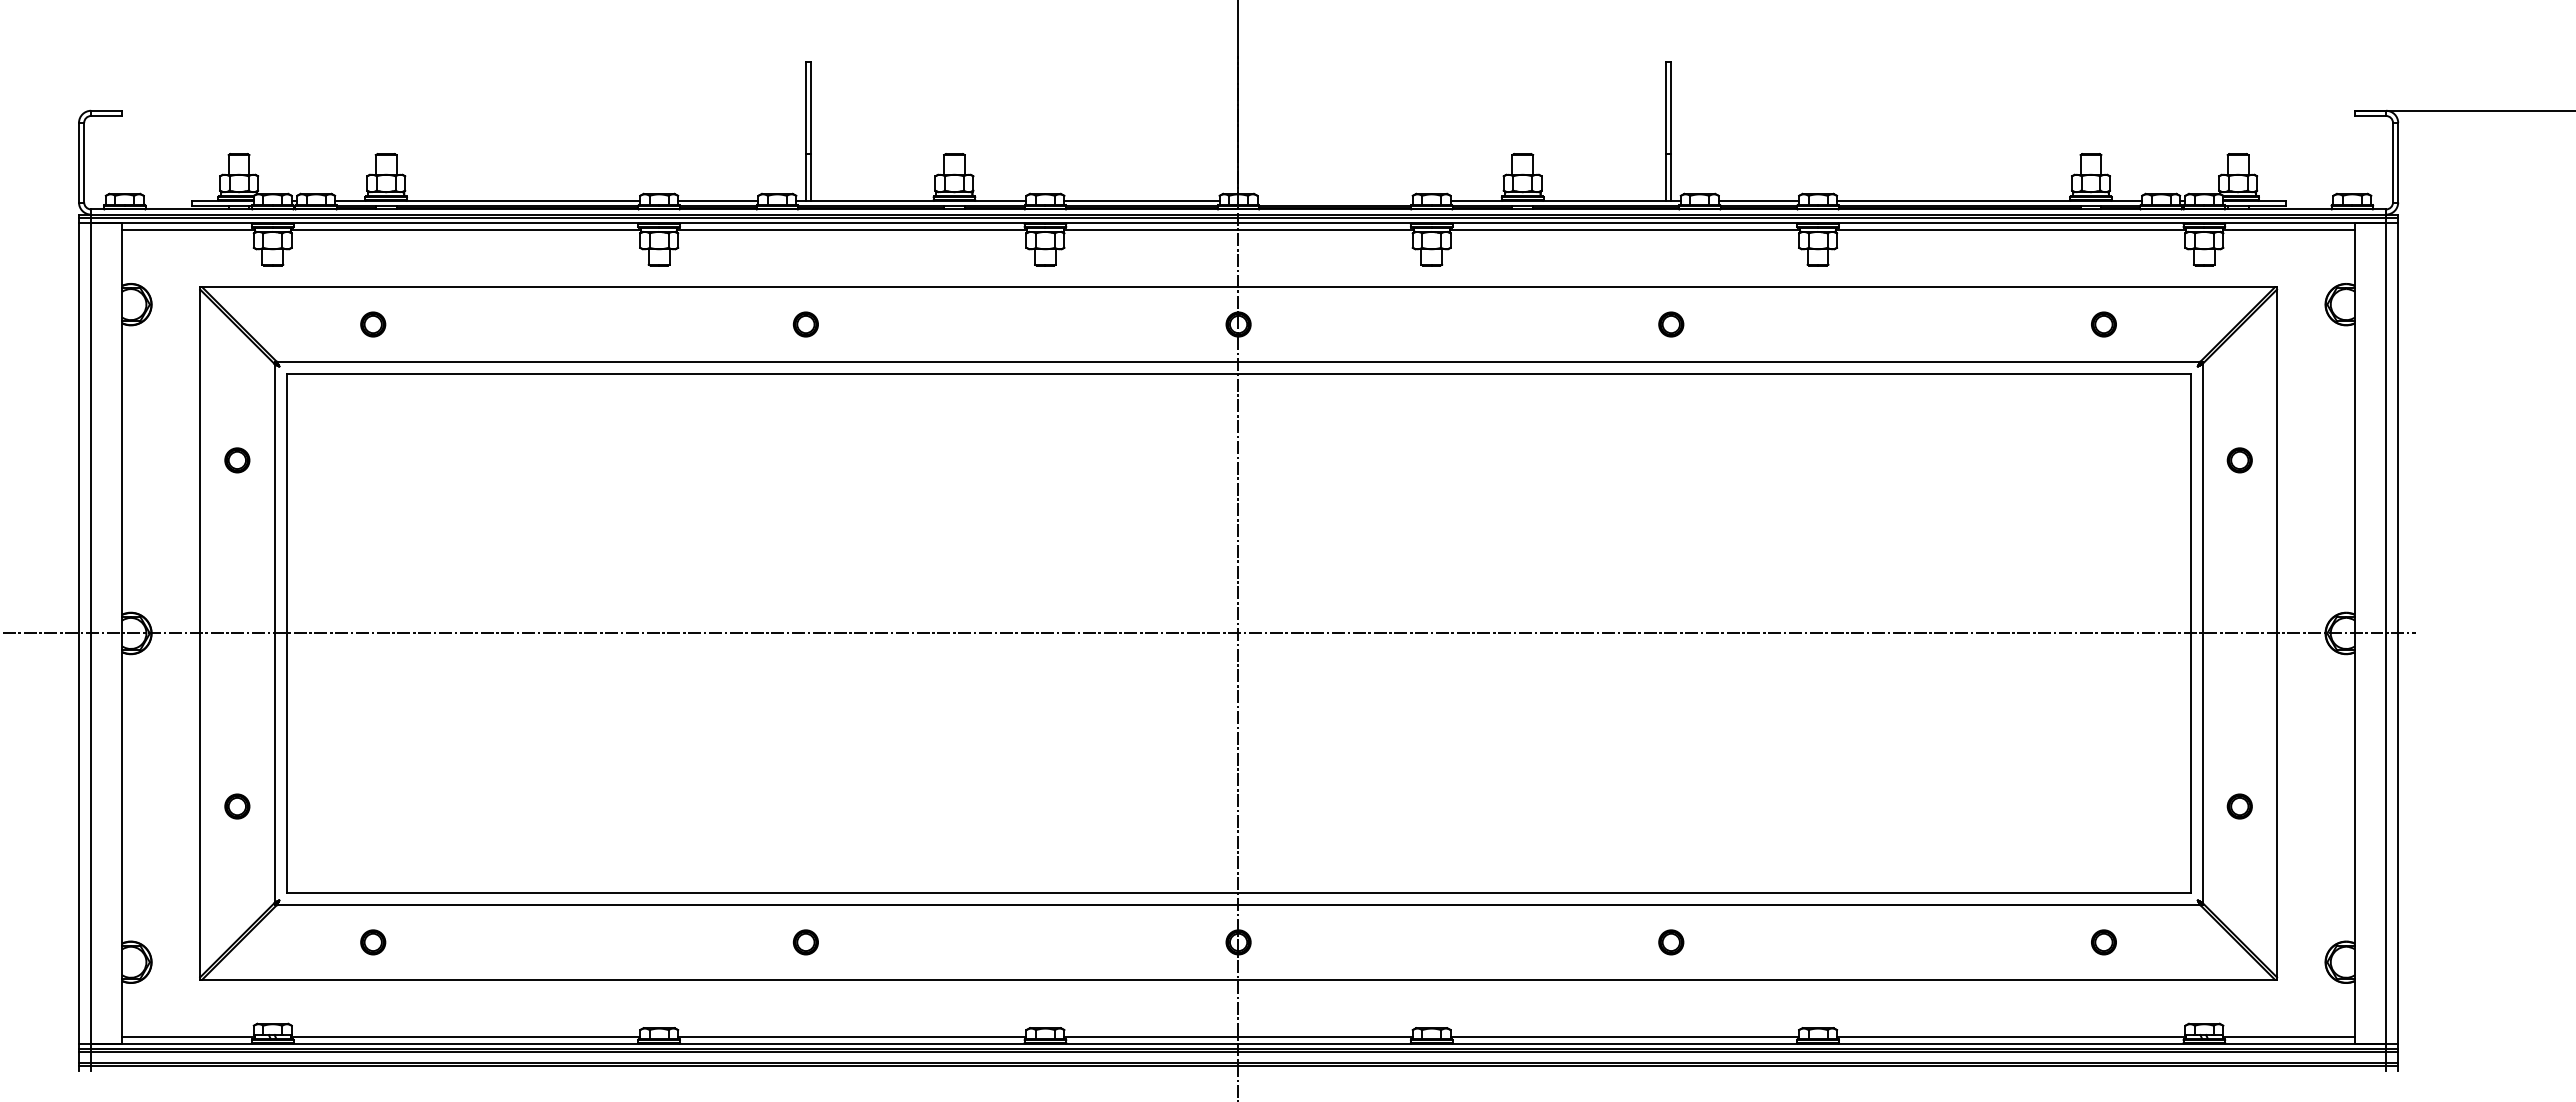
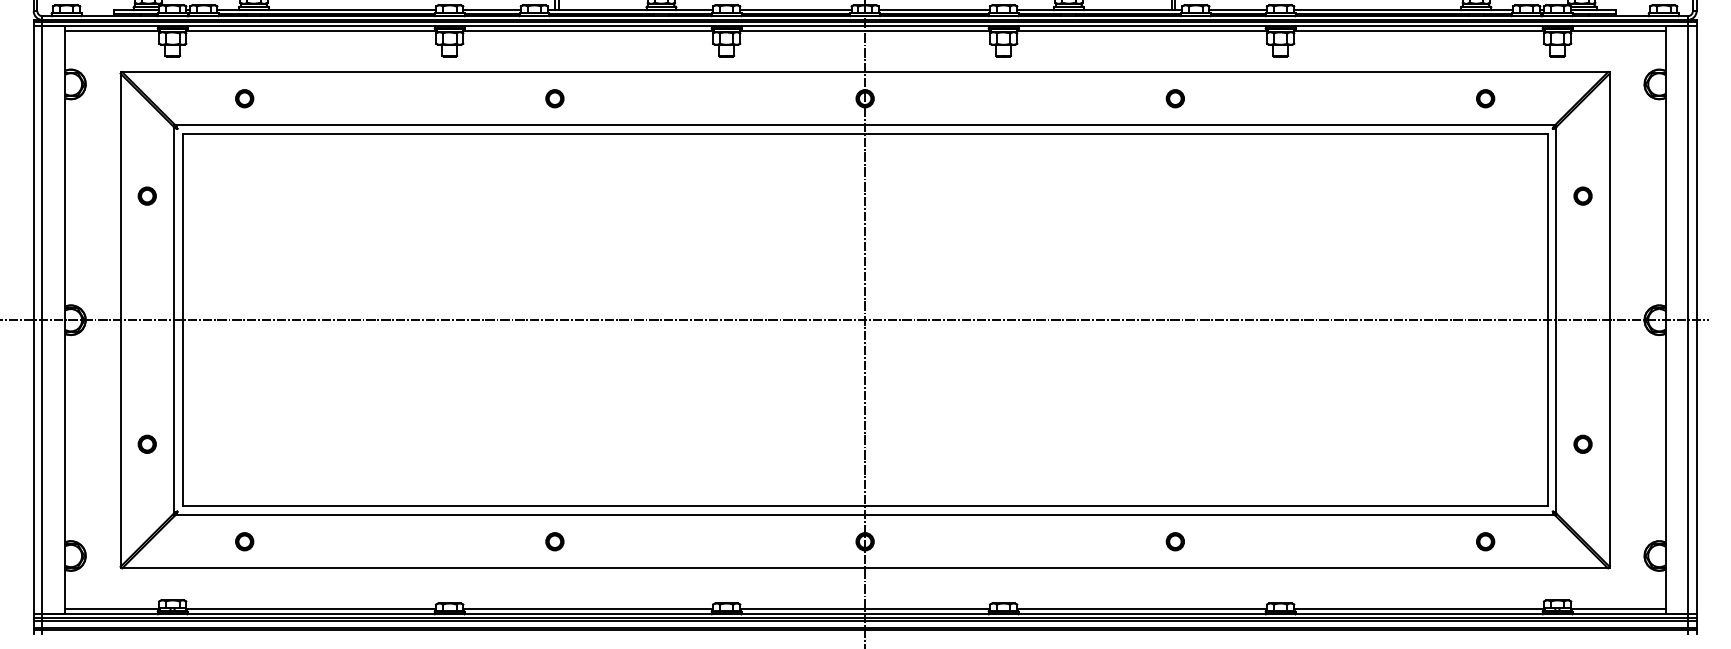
line: (1334, 200) -> (933, 9), added

